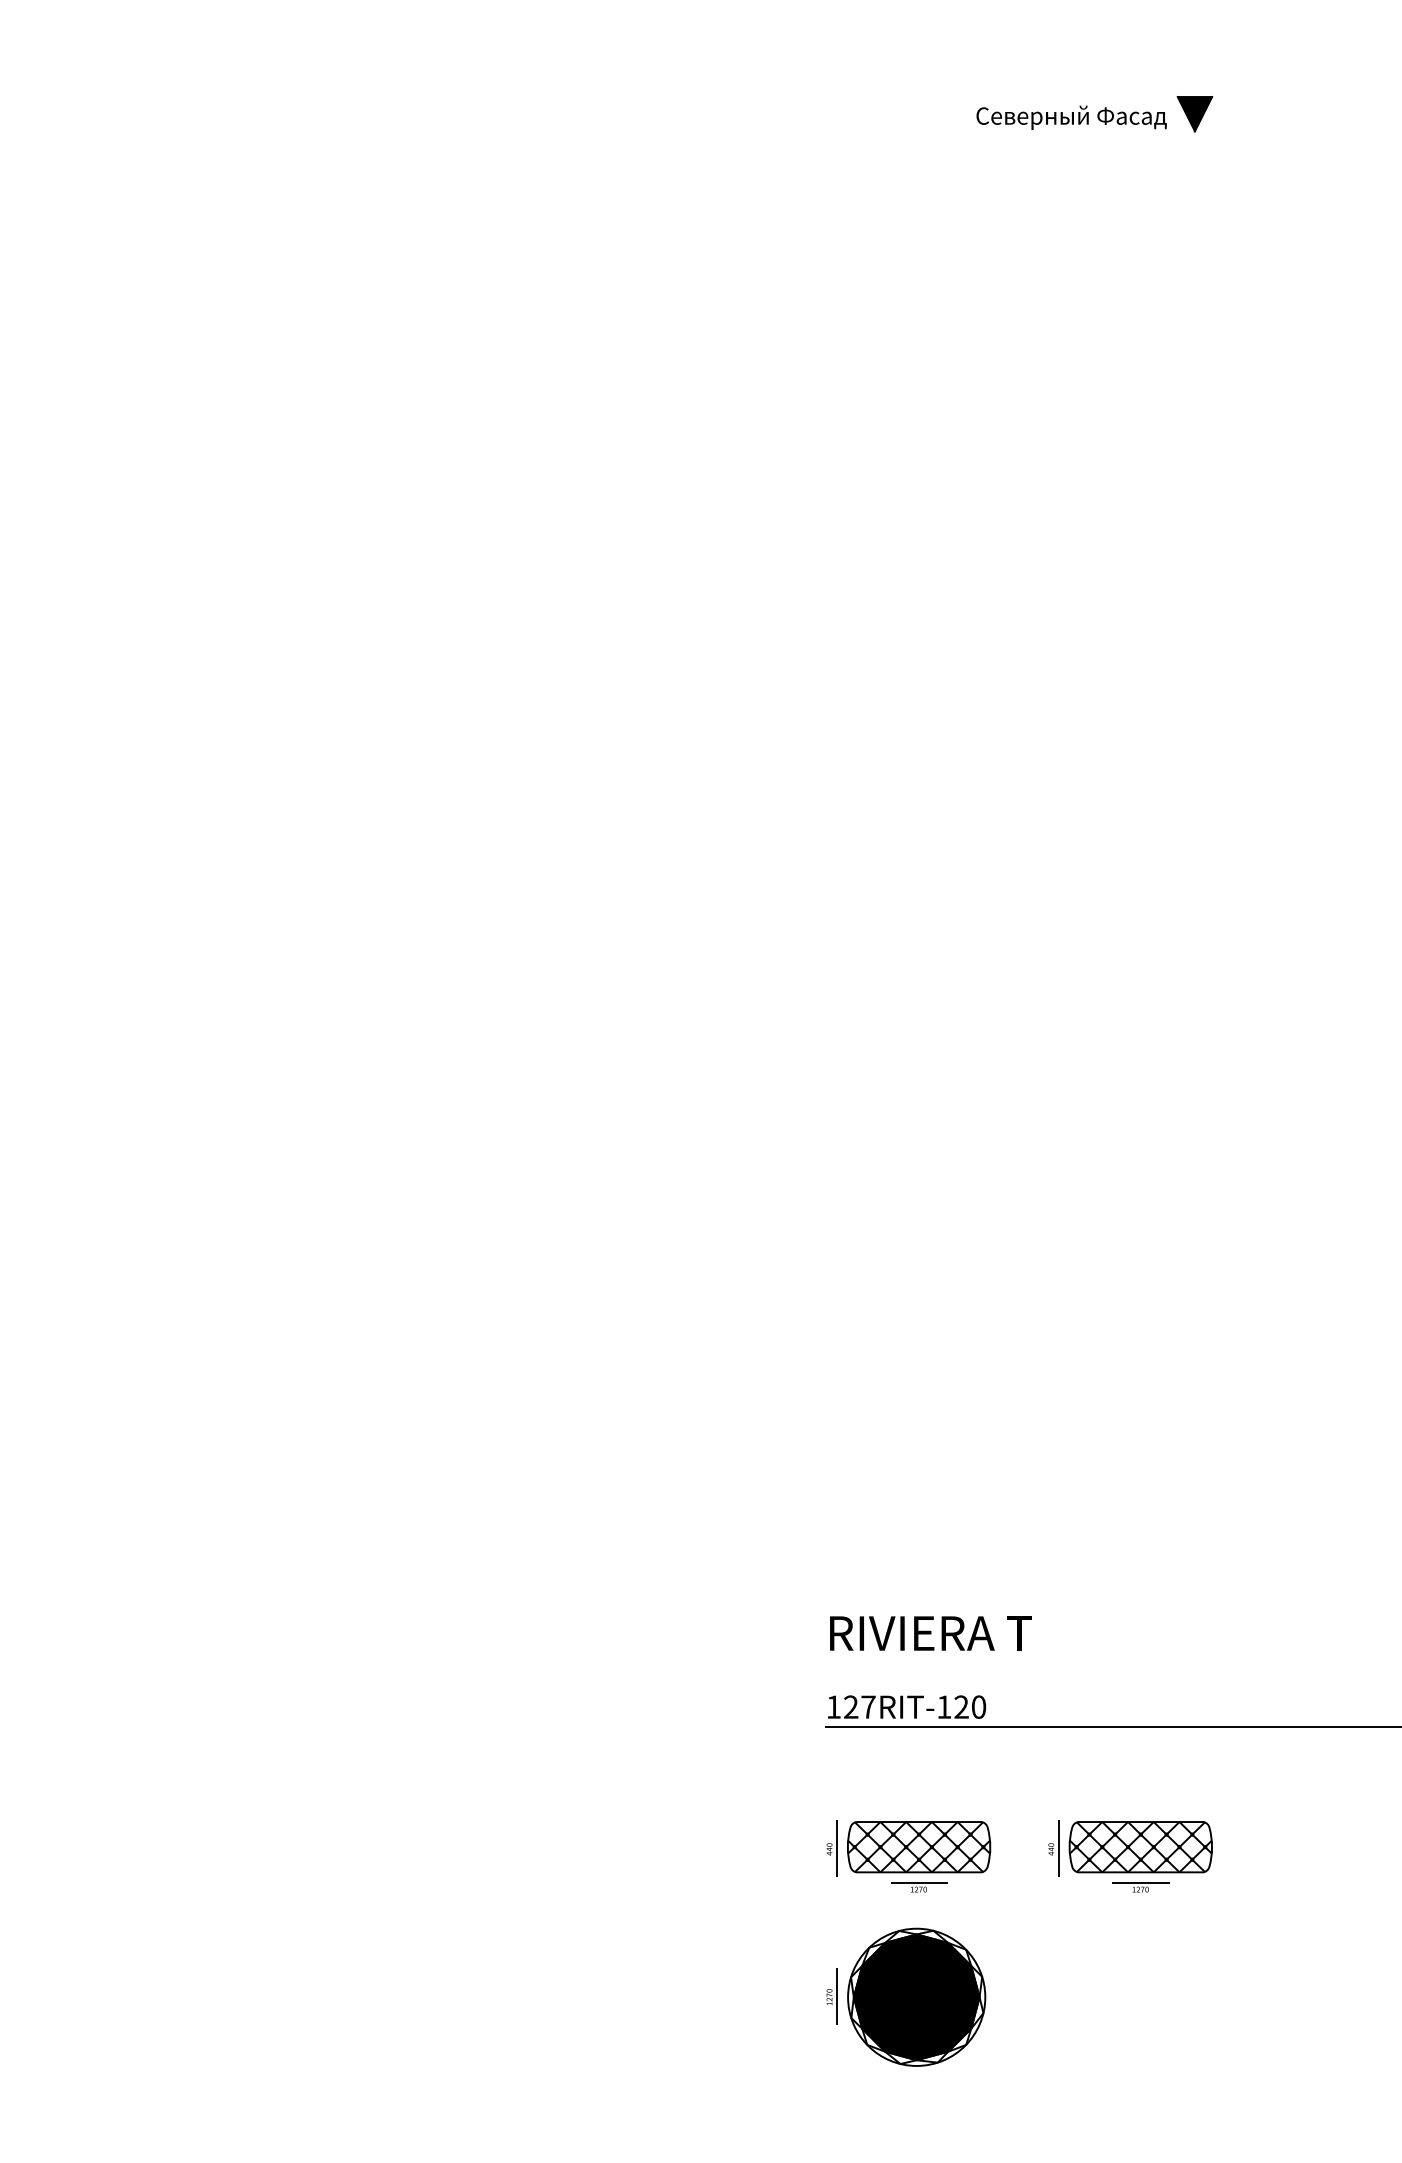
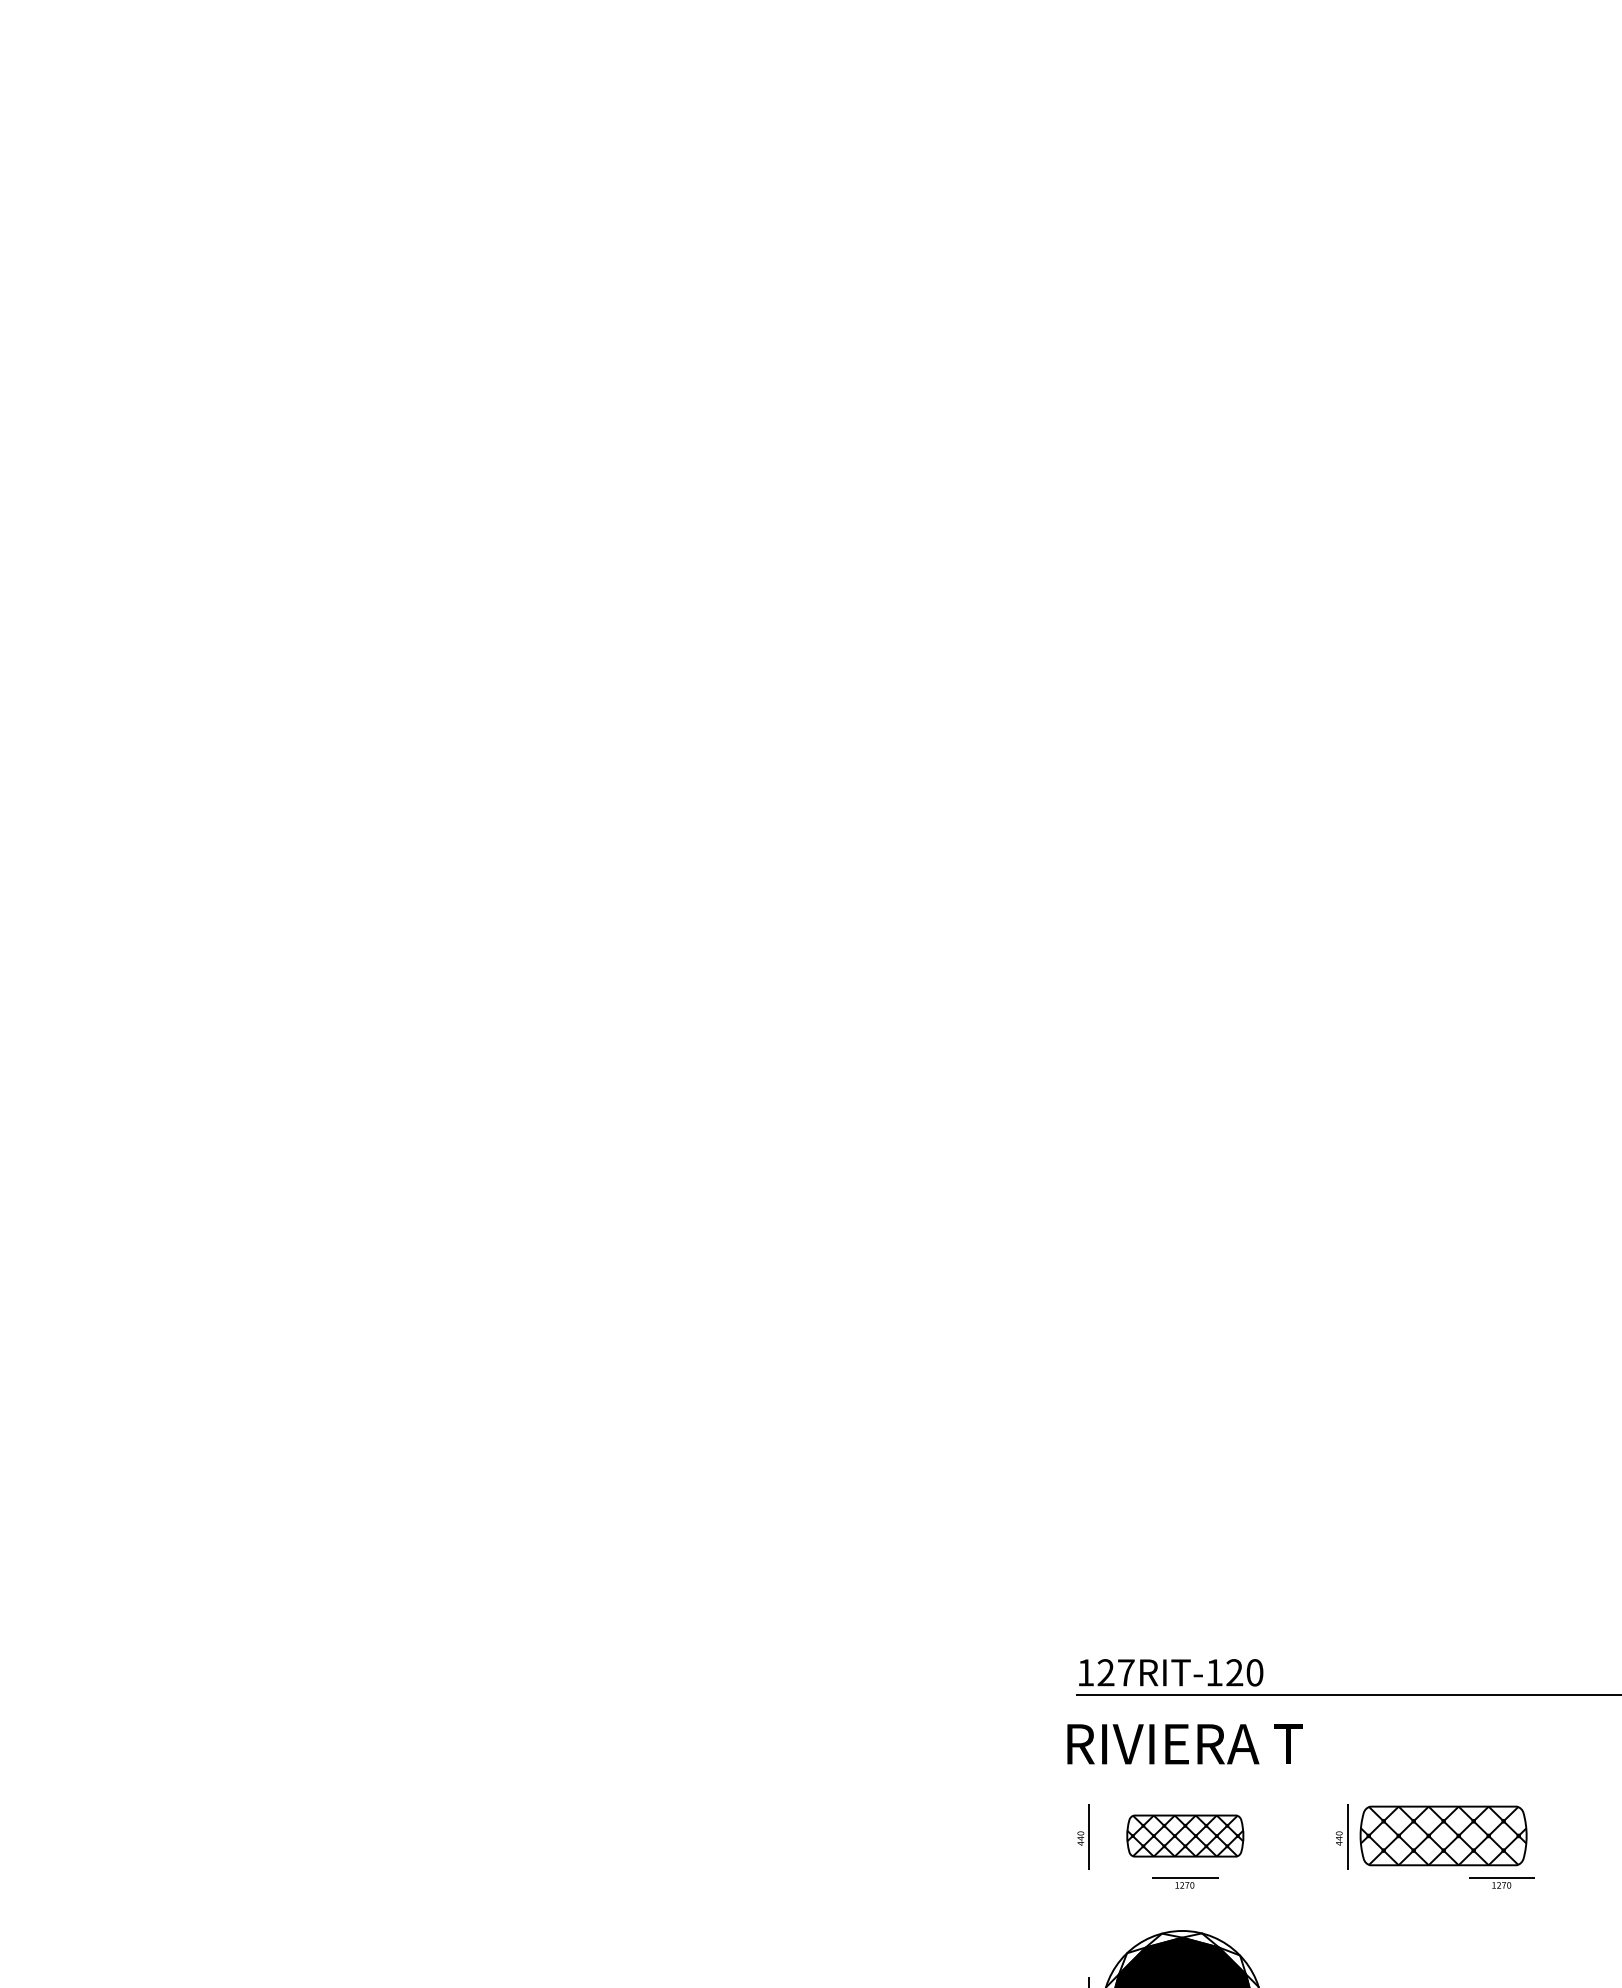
text: (930, 1633) -> (1184, 1744), moved
part: (919, 1847) -> (1185, 1836), size x0.7
part: (1140, 1887) -> (1501, 1882), moved

